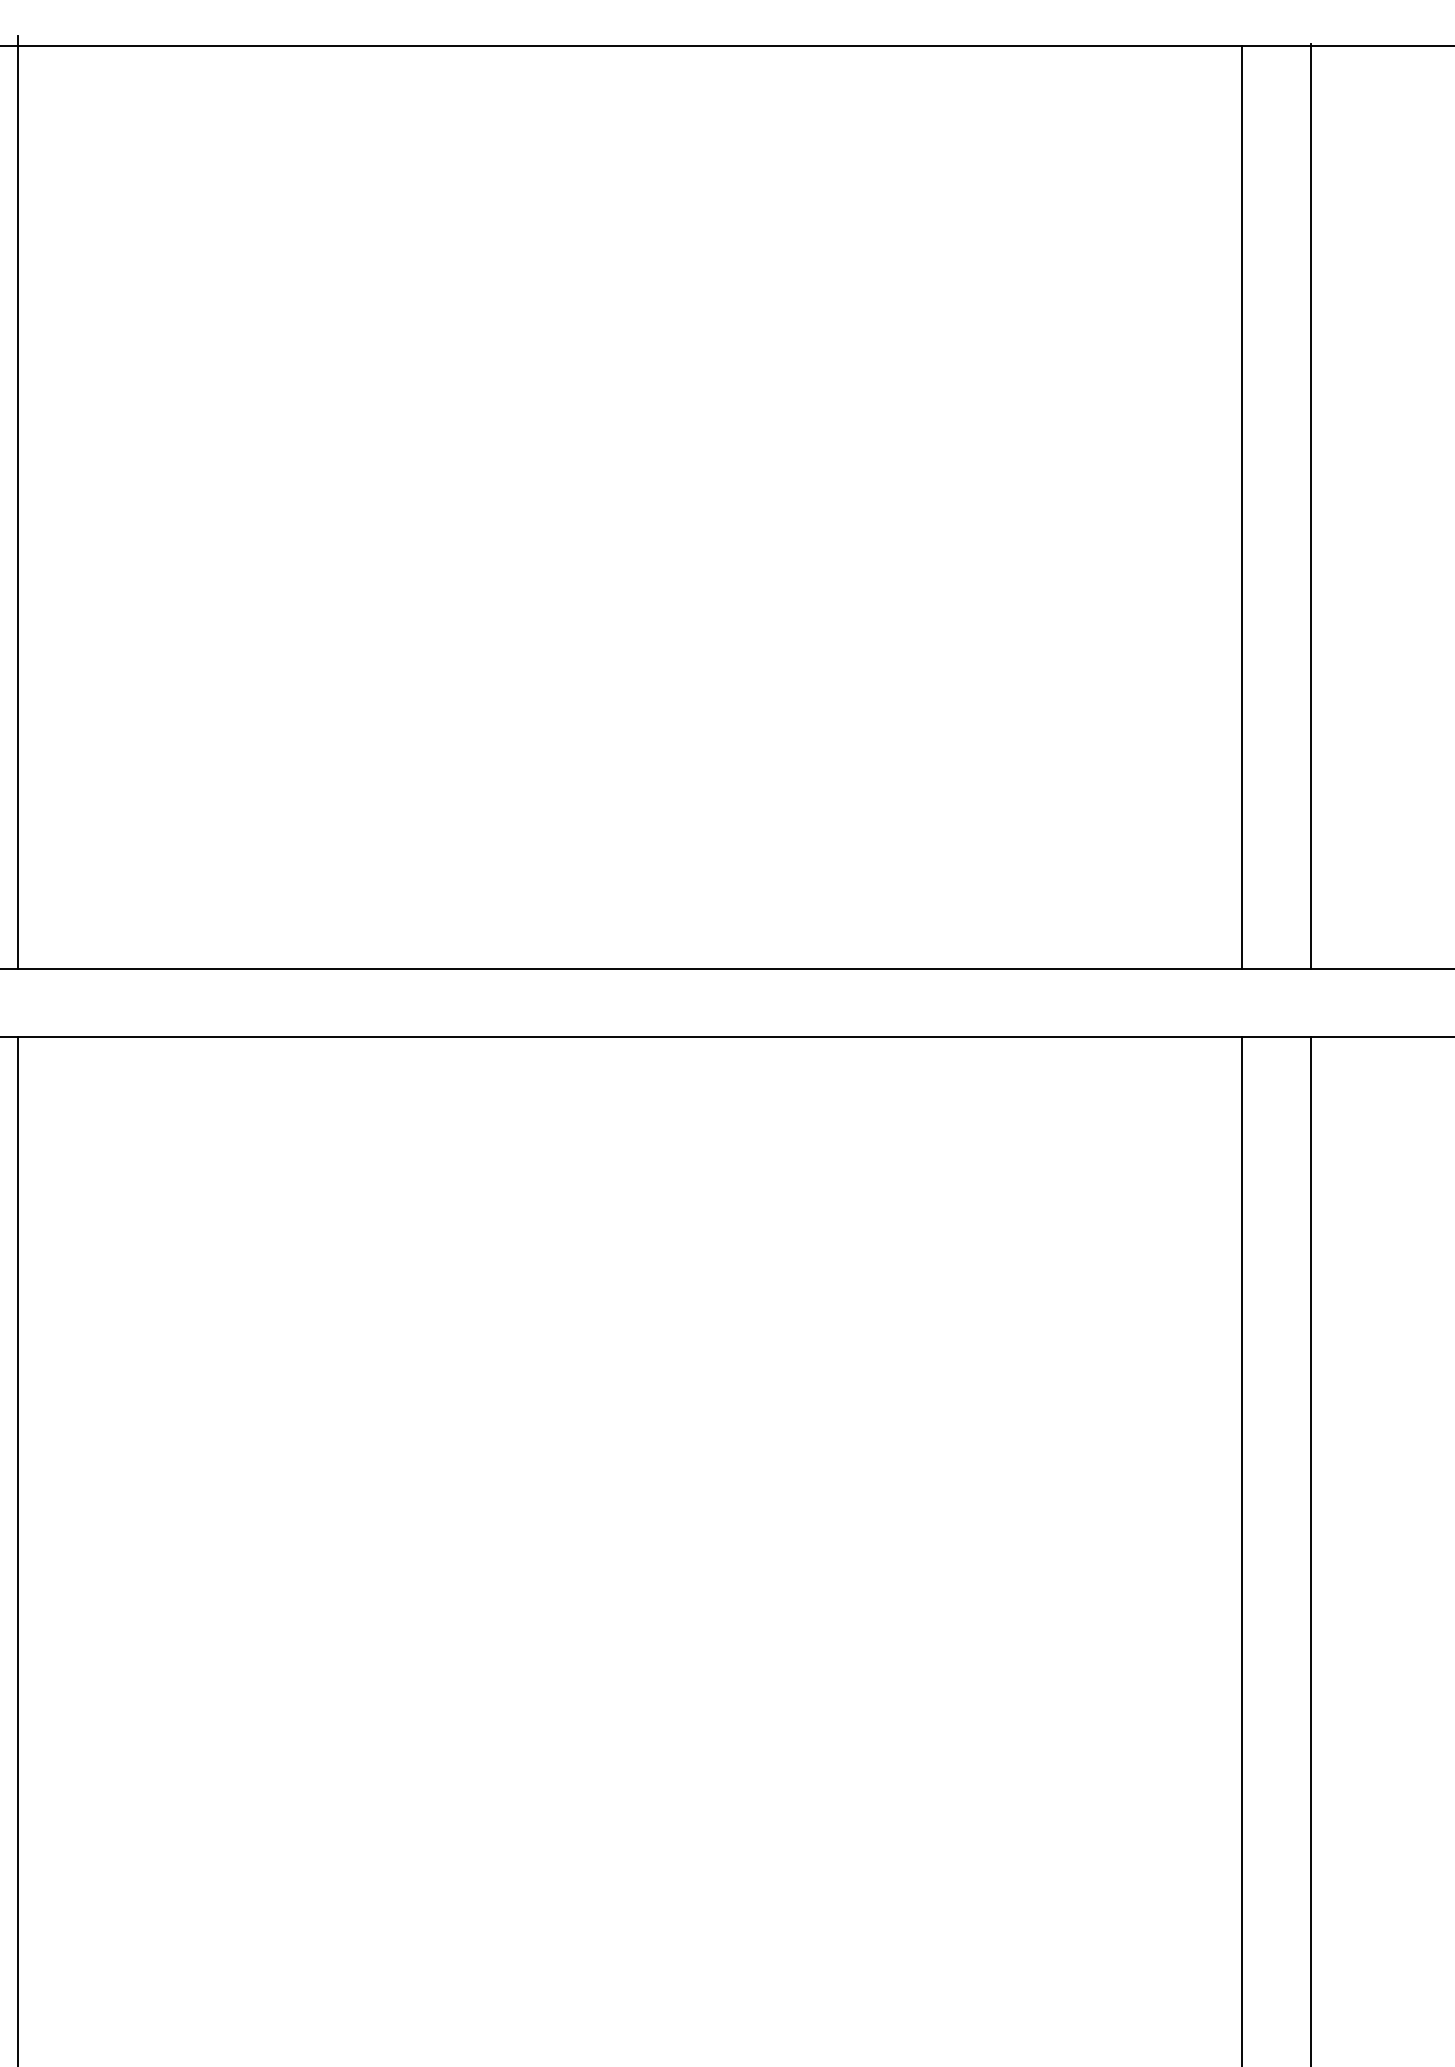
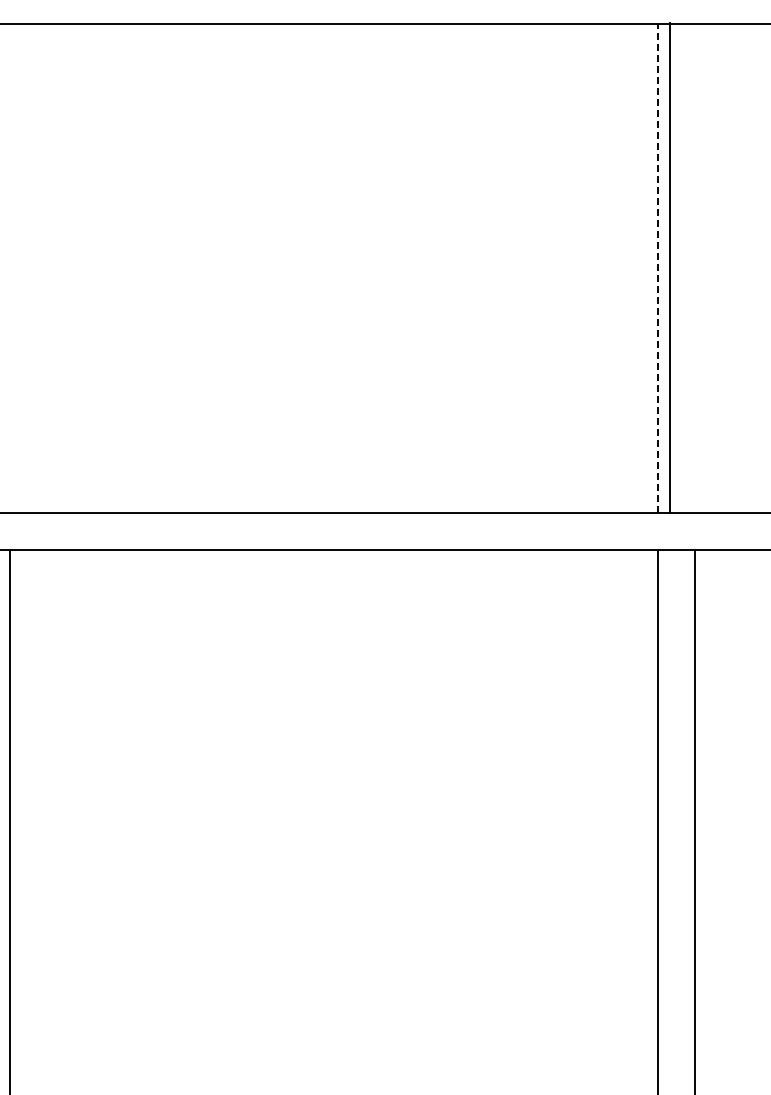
line: (17, 501) -> (9, 265), removed
line: (1242, 506) -> (658, 268), solid -> dashed
line: (1310, 506) -> (669, 268), moved

